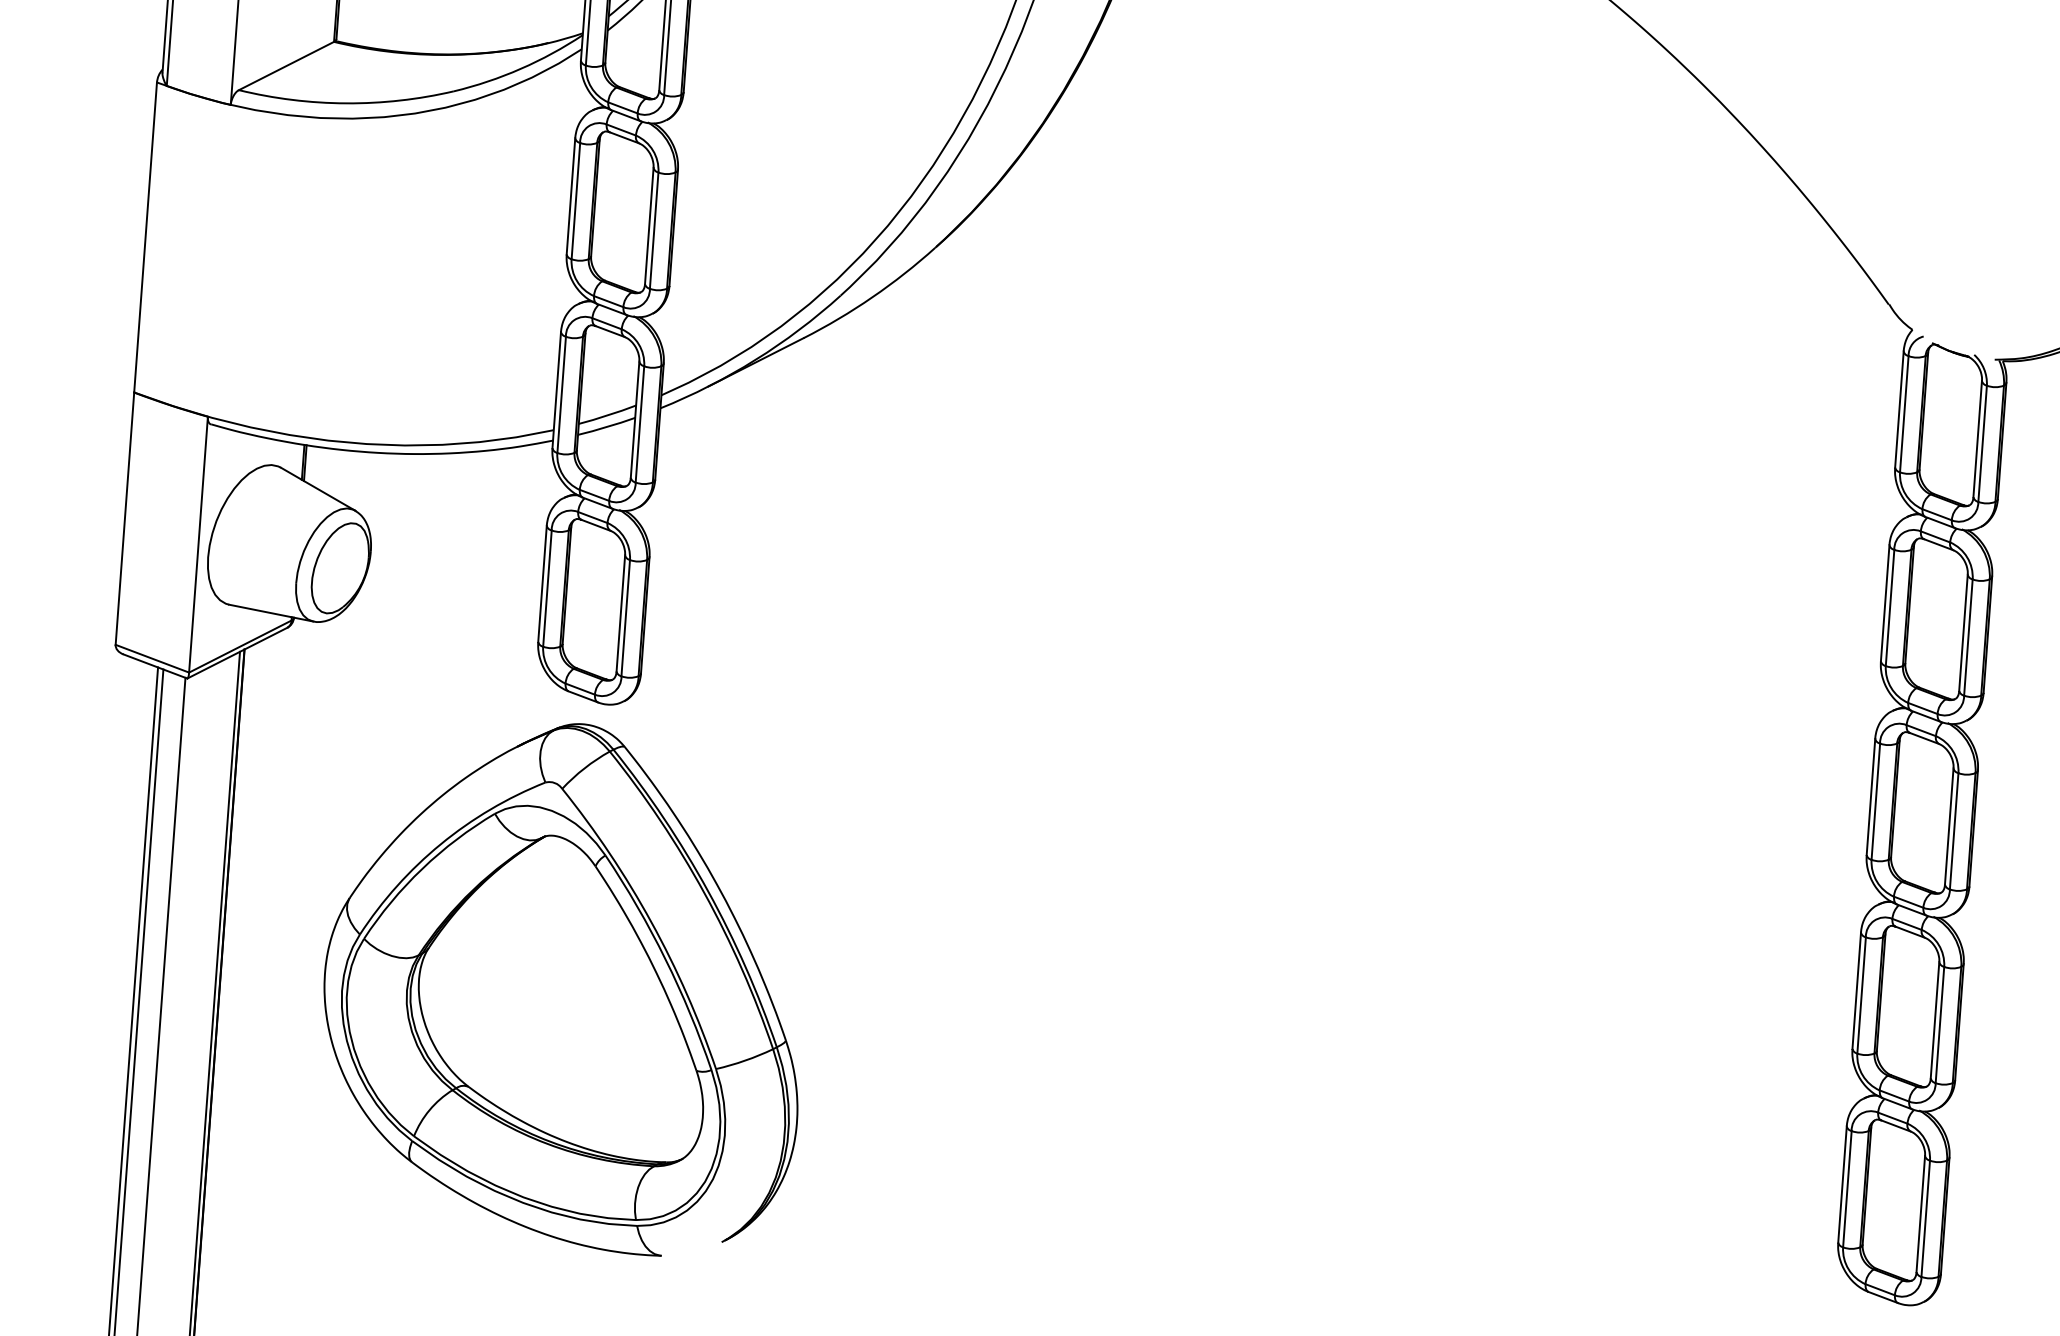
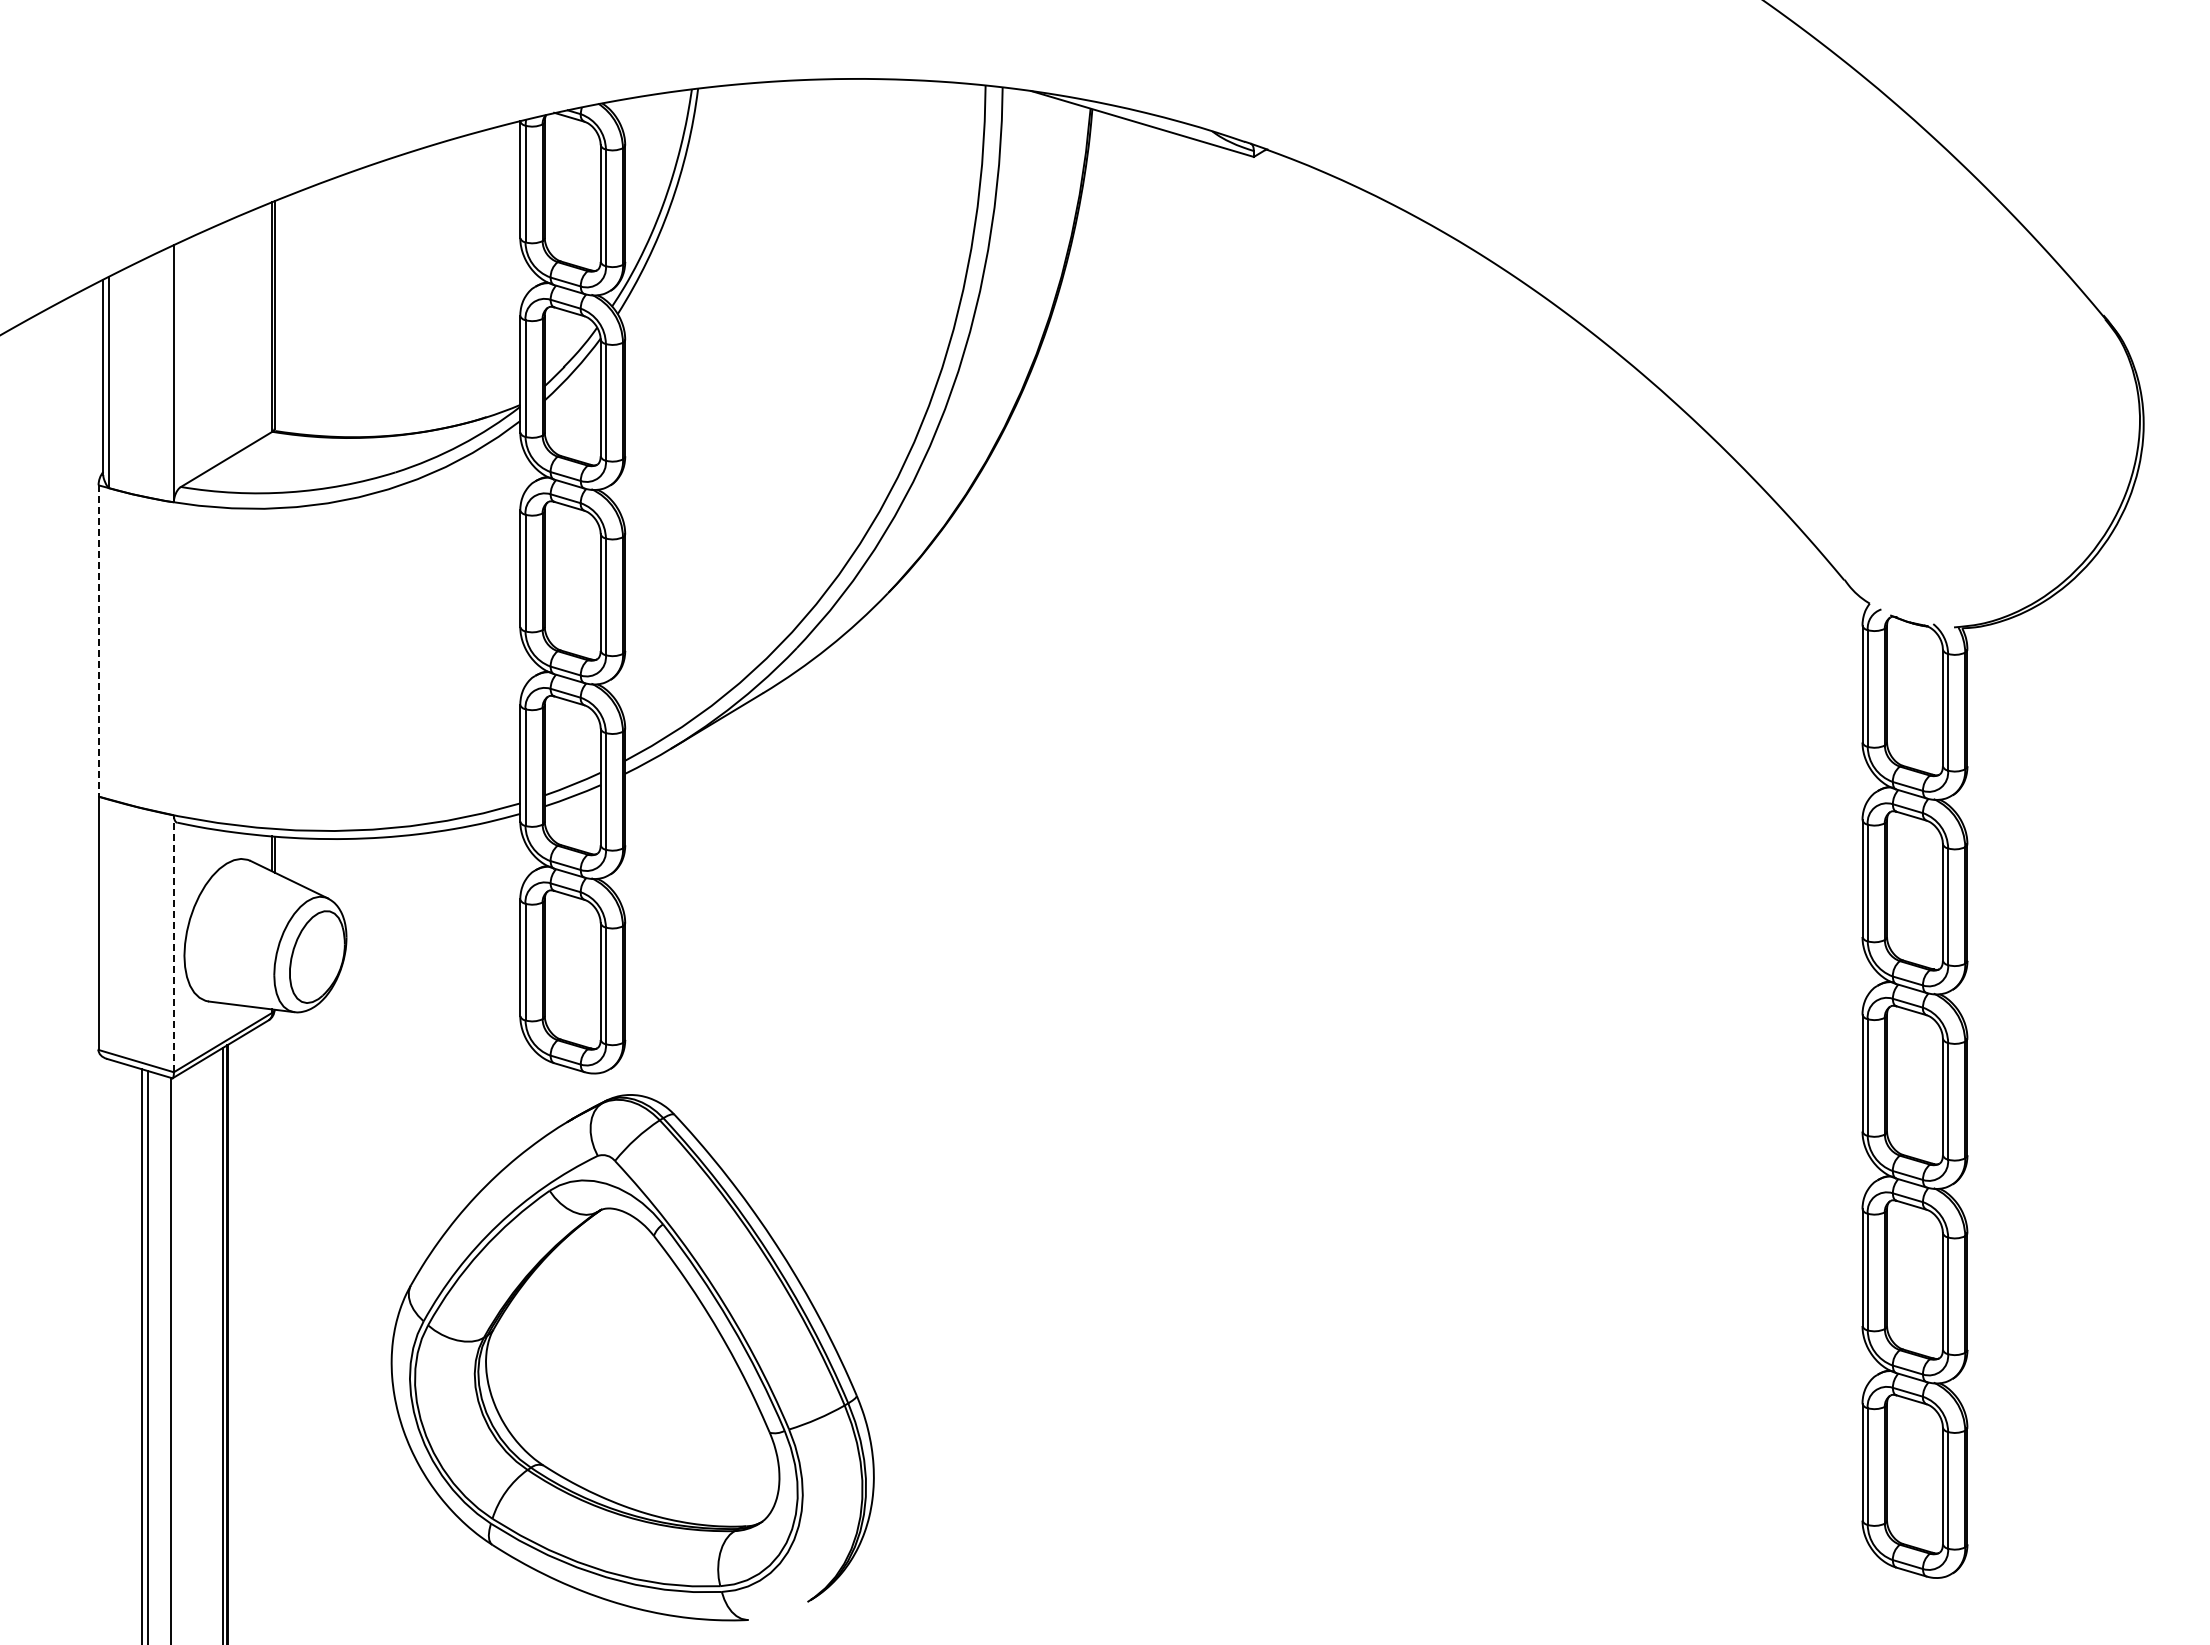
line: (145, 237) -> (98, 640), solid -> dashed
line: (198, 544) -> (173, 943), solid -> dashed
part: (565, 985) -> (632, 1357), moved

